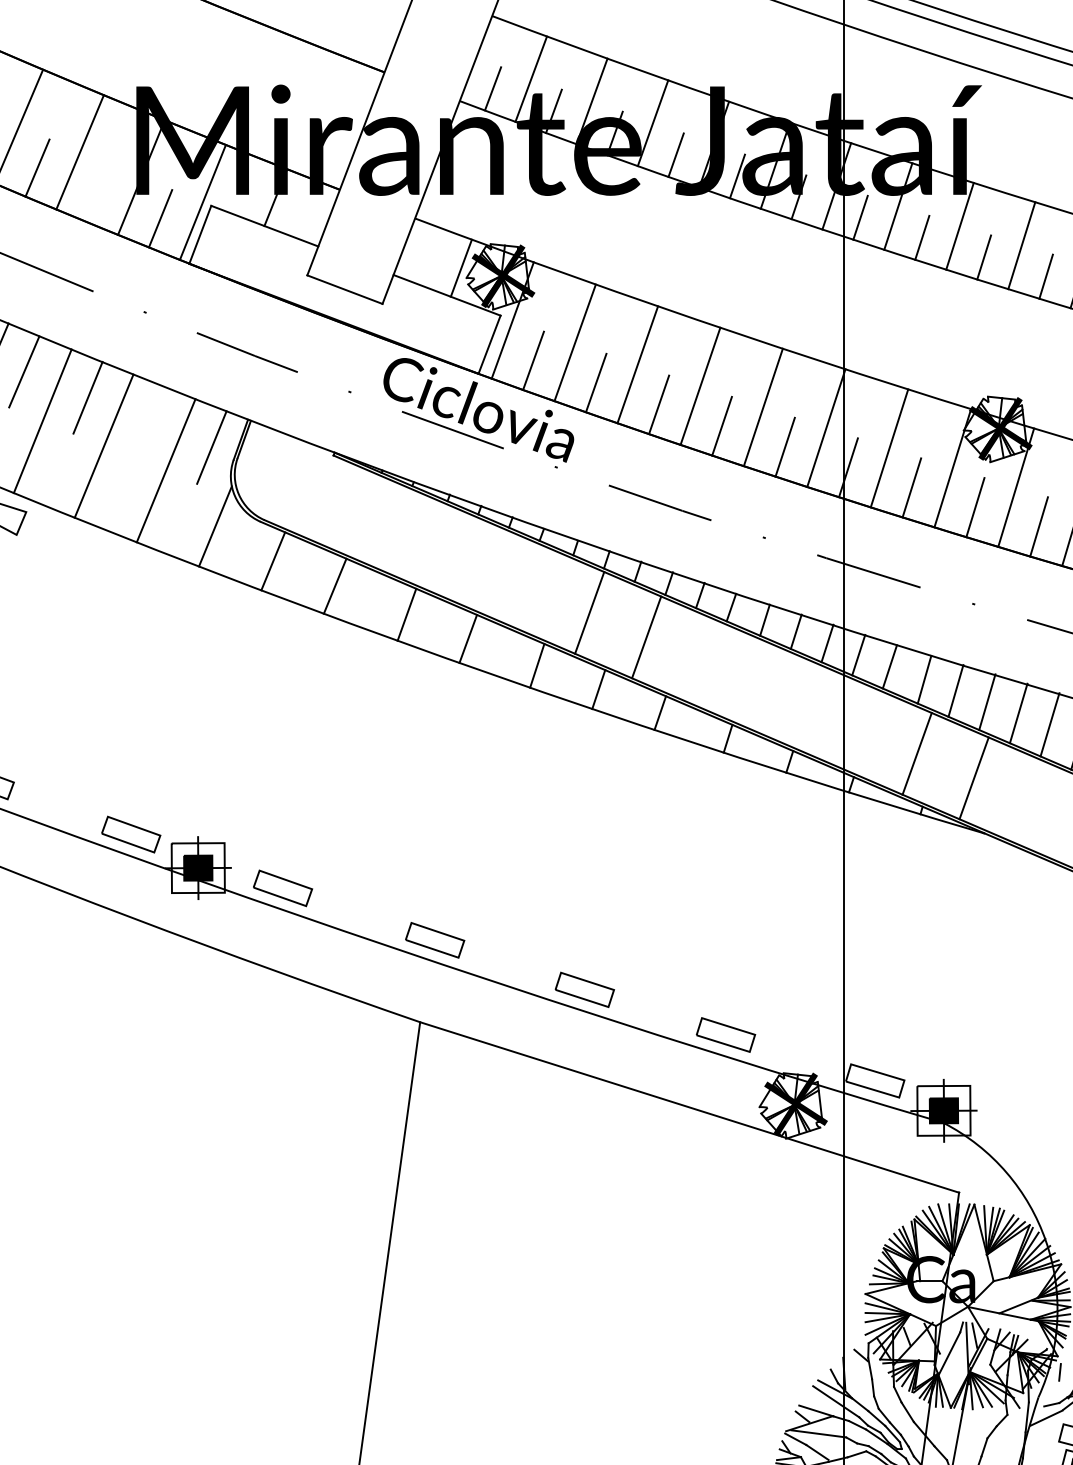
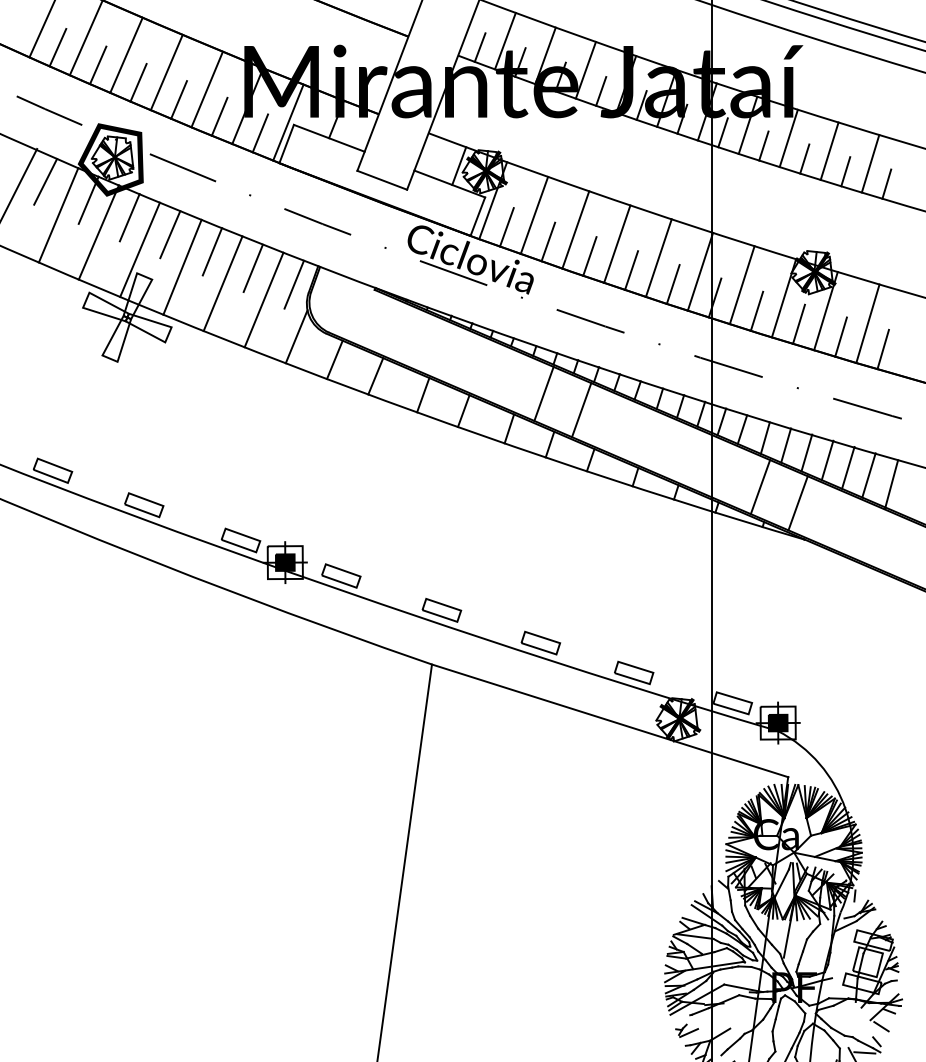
line: (98, 193) -> (219, 116), added
line: (148, 423) -> (252, 268), added

